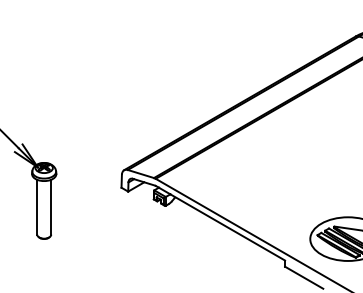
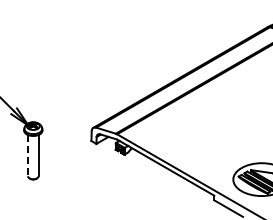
line: (37, 207) -> (28, 155), solid -> dashed

